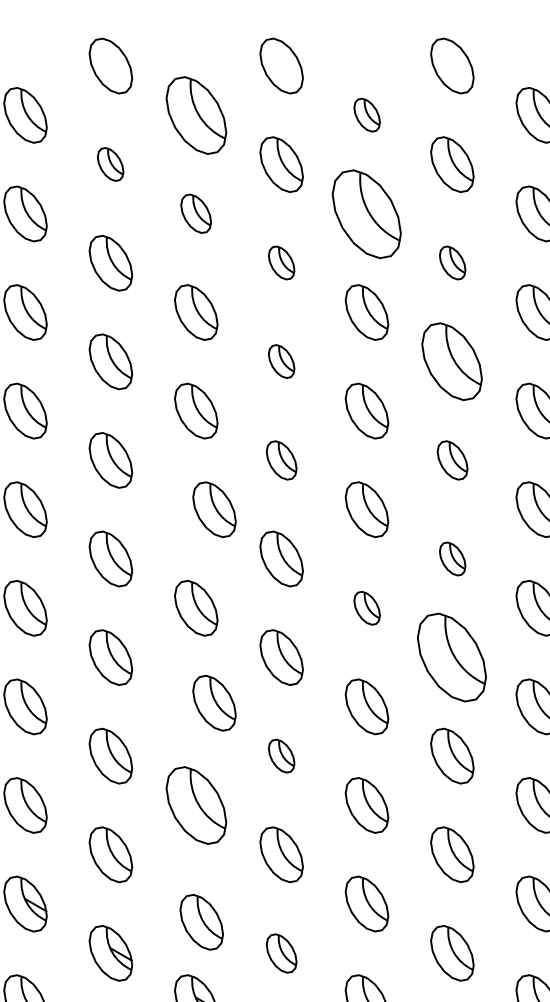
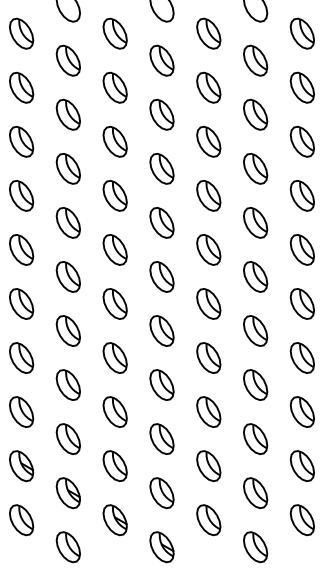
part: (195, 114) -> (114, 33), size x0.71
part: (366, 114) -> (208, 33), size x1.67
part: (109, 164) -> (67, 60), size x1.67
part: (195, 213) -> (114, 87), size x1.43
part: (366, 213) -> (208, 87), size x0.62
part: (280, 262) -> (161, 114), size x1.67
part: (452, 262) -> (255, 114), size x1.67
part: (280, 361) -> (161, 168), size x1.67
part: (452, 361) -> (255, 168), size x0.71
part: (280, 459) -> (161, 222), size x1.43
part: (452, 459) -> (255, 222), size x1.43
part: (213, 508) -> (114, 249), moved
part: (452, 558) -> (255, 276), size x1.67
part: (366, 607) -> (208, 303), size x1.67
part: (452, 656) -> (255, 330), size x0.62
part: (213, 702) -> (114, 357), moved
part: (280, 755) -> (161, 384), size x1.67
part: (195, 804) -> (114, 411), size x0.71
part: (200, 922) -> (114, 466), moved
part: (280, 953) -> (161, 493), size x1.43

